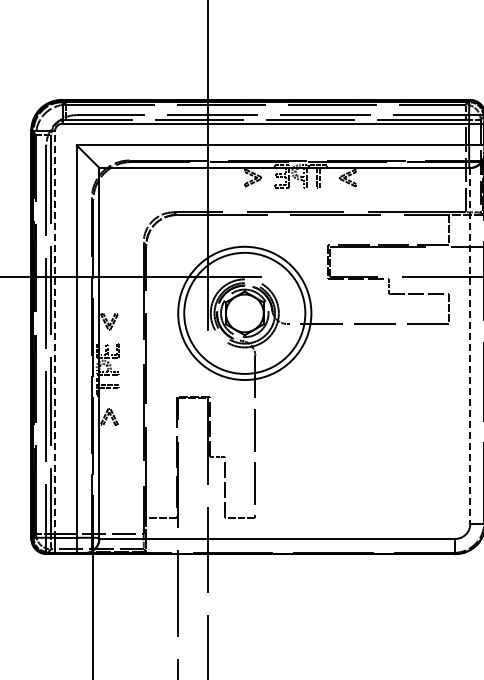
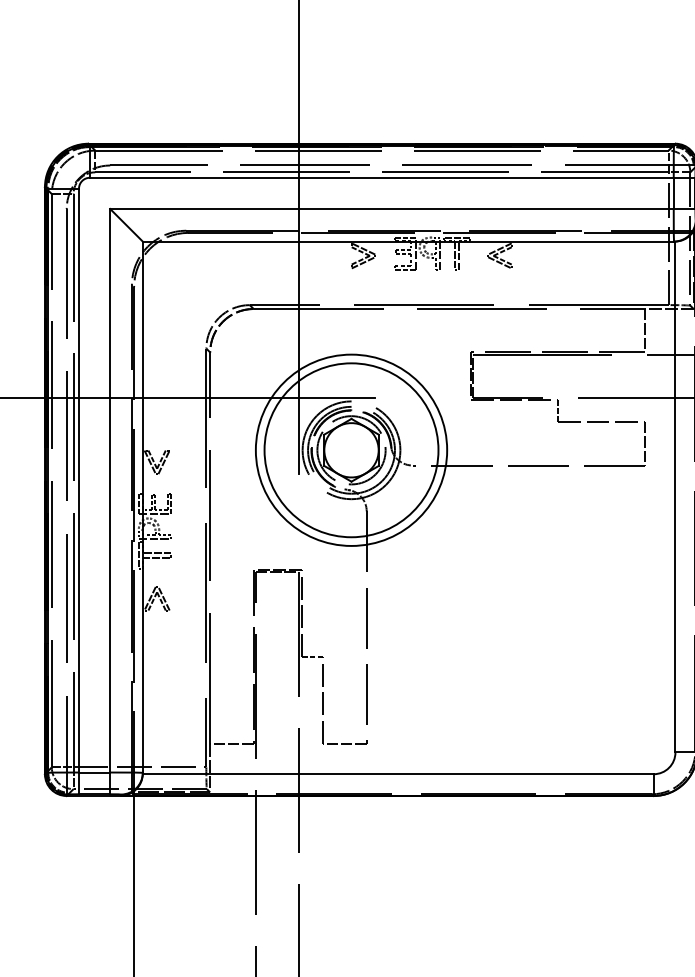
line: (55, 334) -> (79, 480), dashed -> solid
line: (470, 345) -> (675, 496), dashed -> solid

